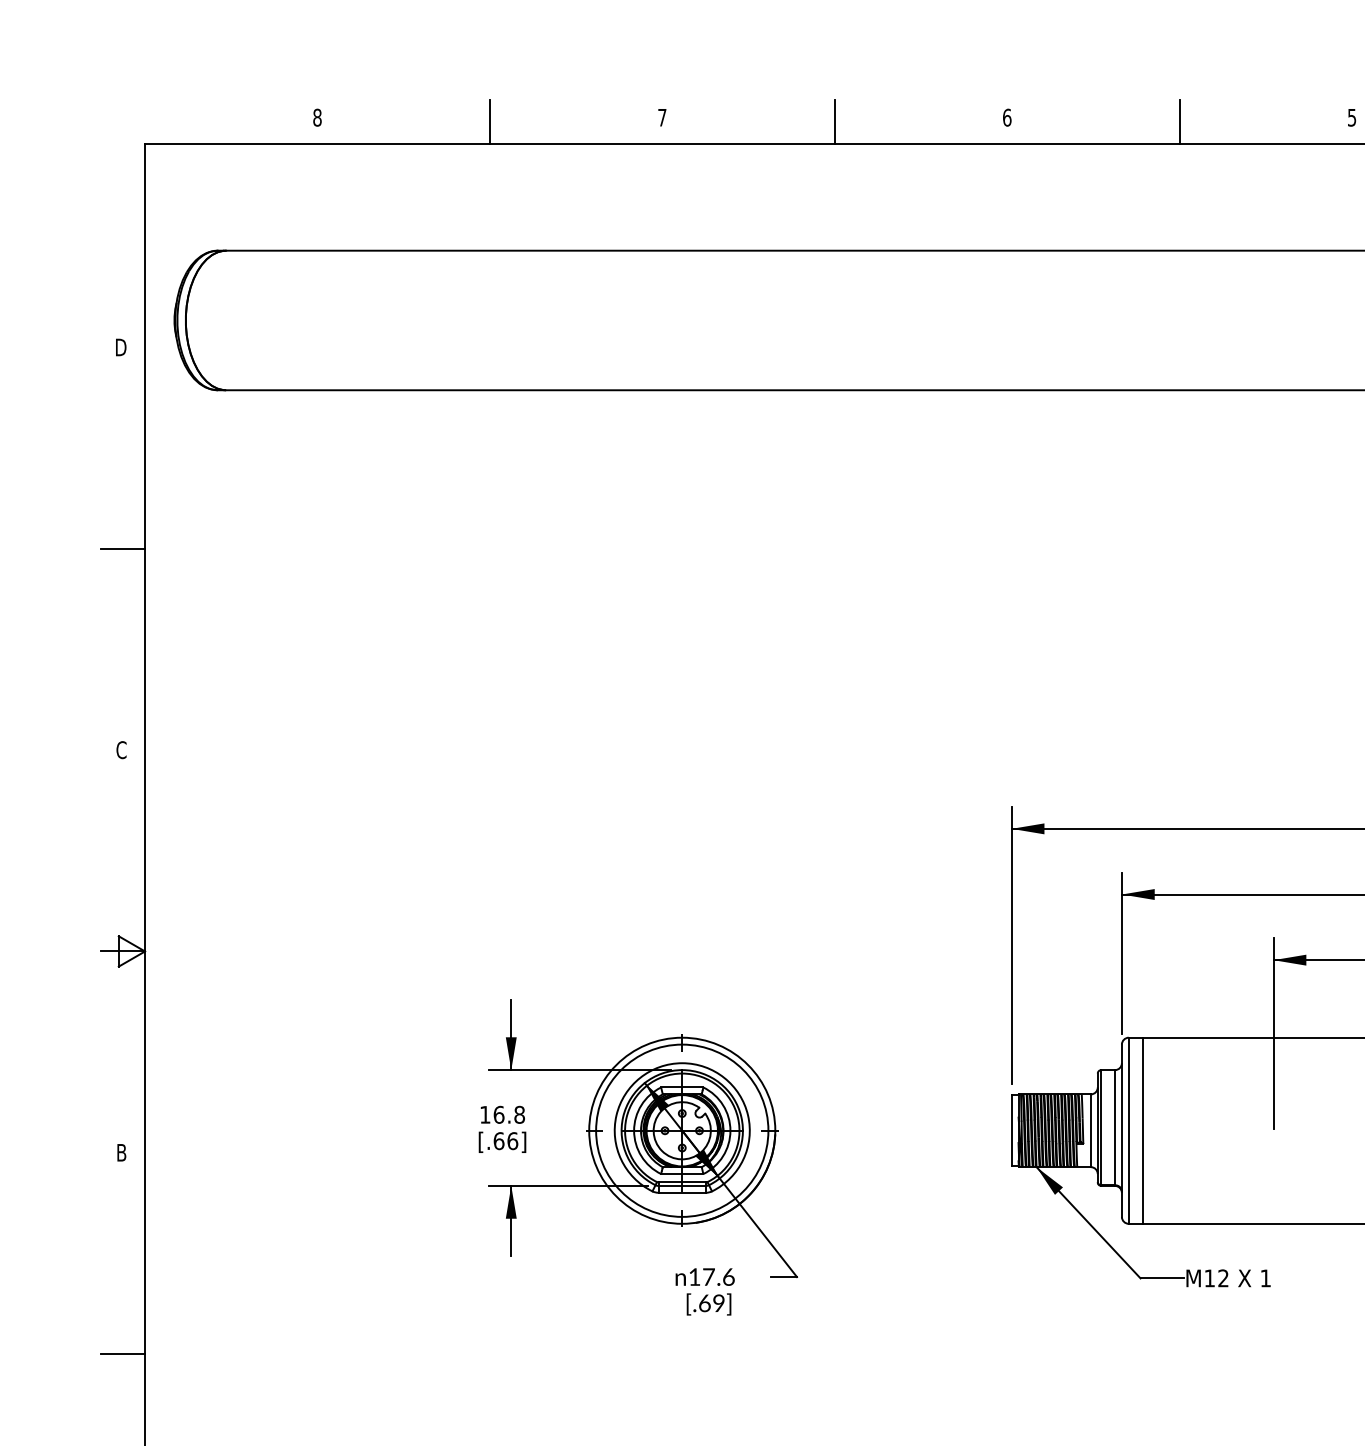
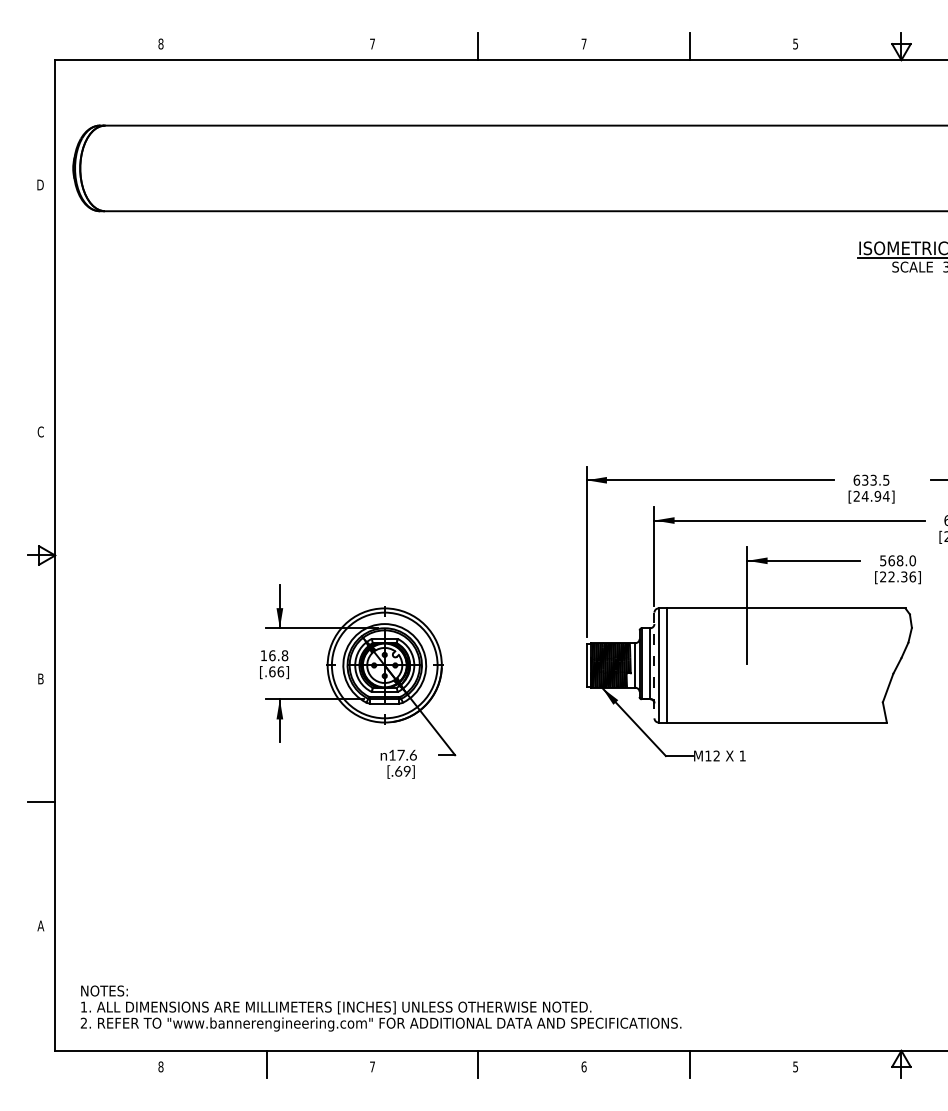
text: (1006, 116) -> (583, 43), 6 -> 7
line: (489, 121) -> (266, 46), removed
line: (122, 548) -> (41, 308), removed
line: (1121, 1130) -> (654, 665), solid -> dashed

